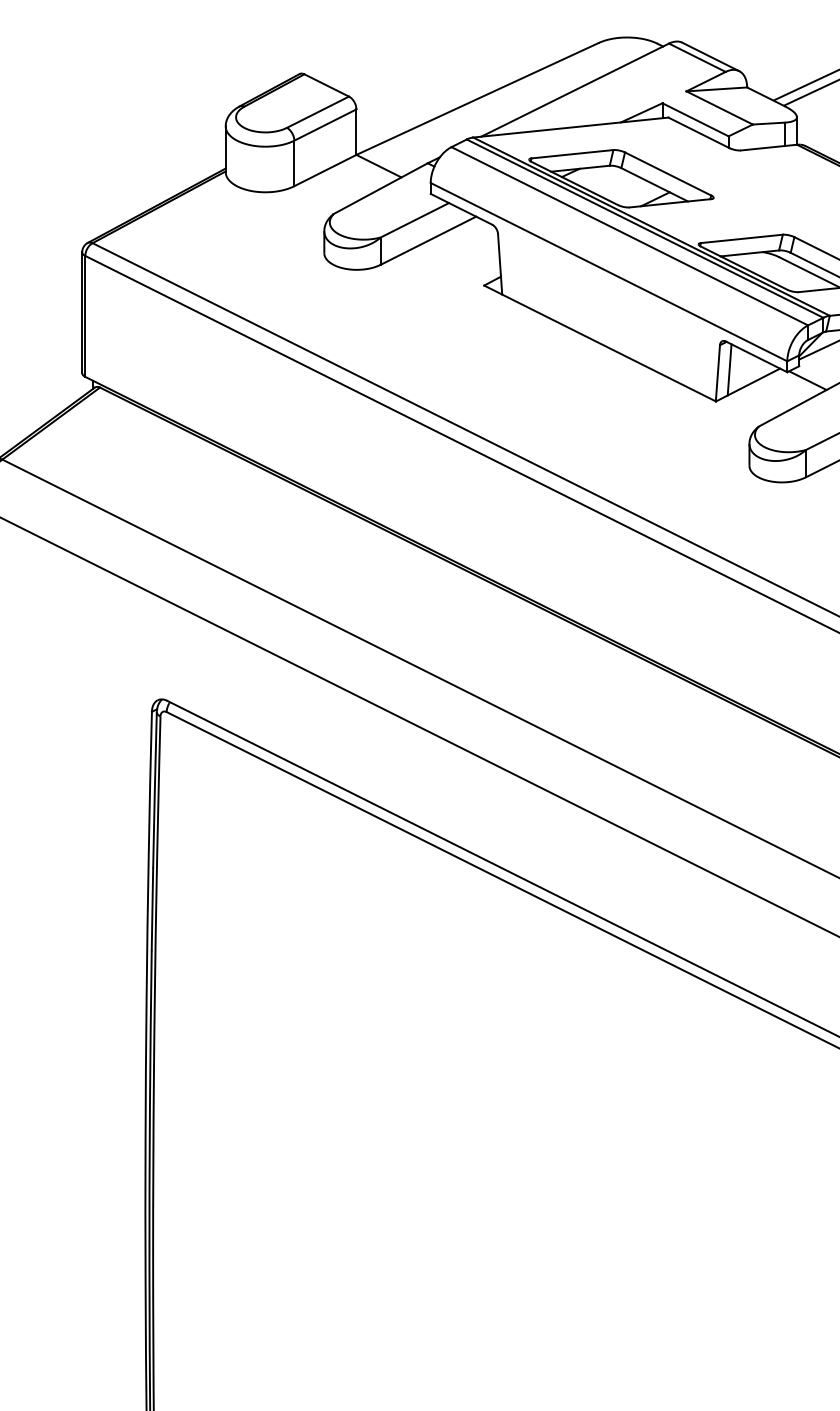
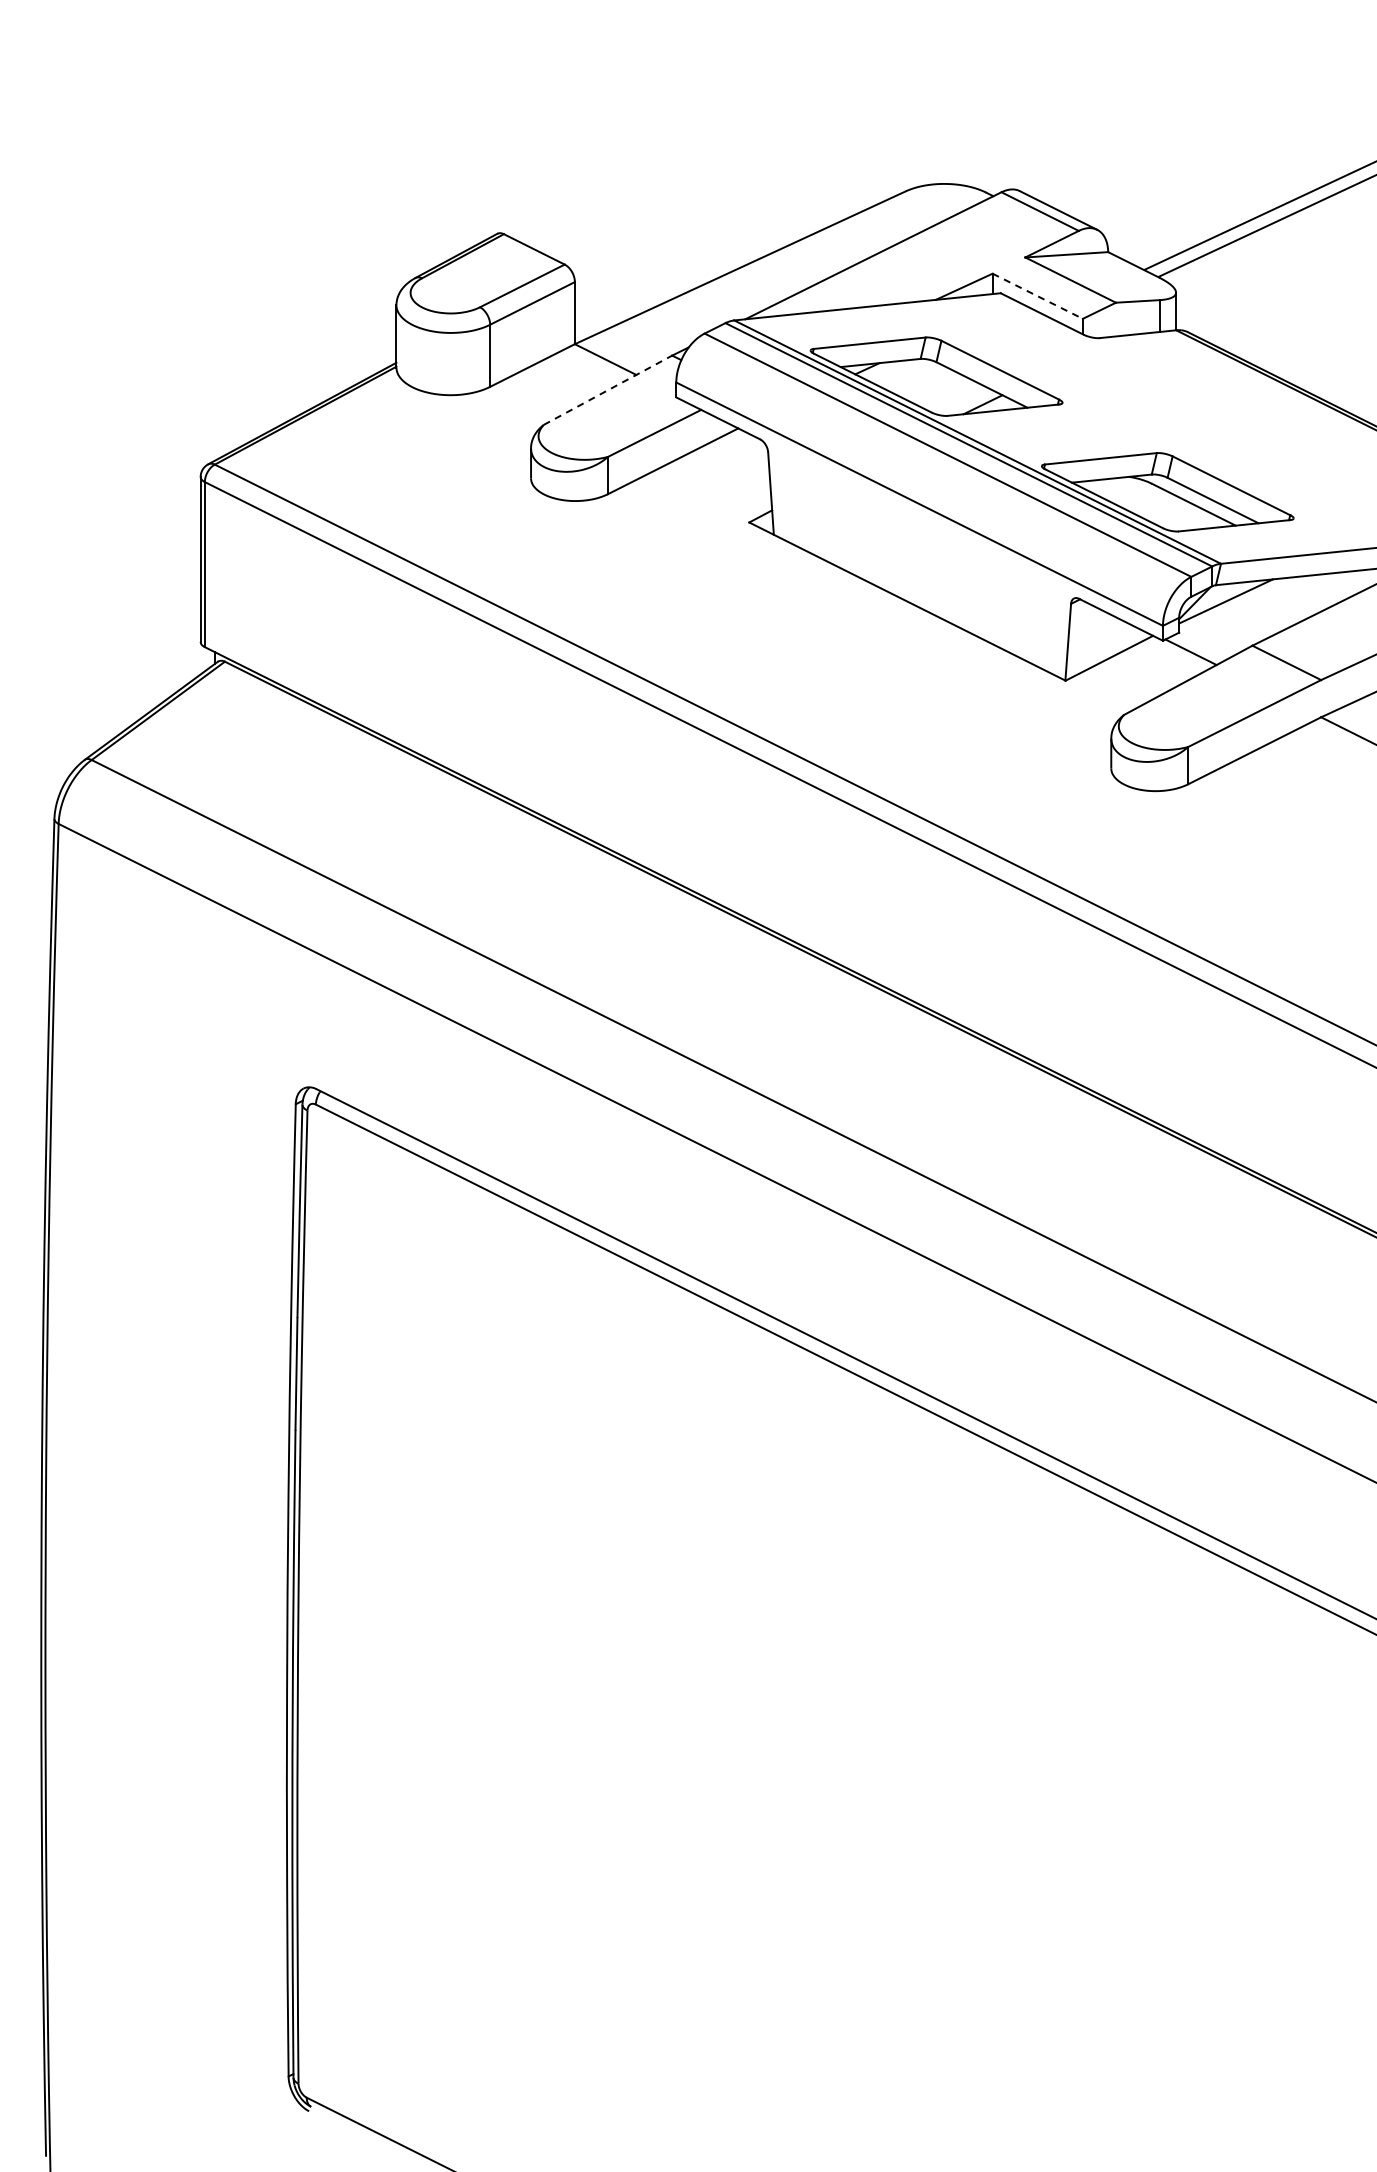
line: (696, 119) -> (1038, 296), solid -> dashed
line: (381, 188) -> (608, 390), solid -> dashed
line: (729, 369) -> (1083, 637), removed

